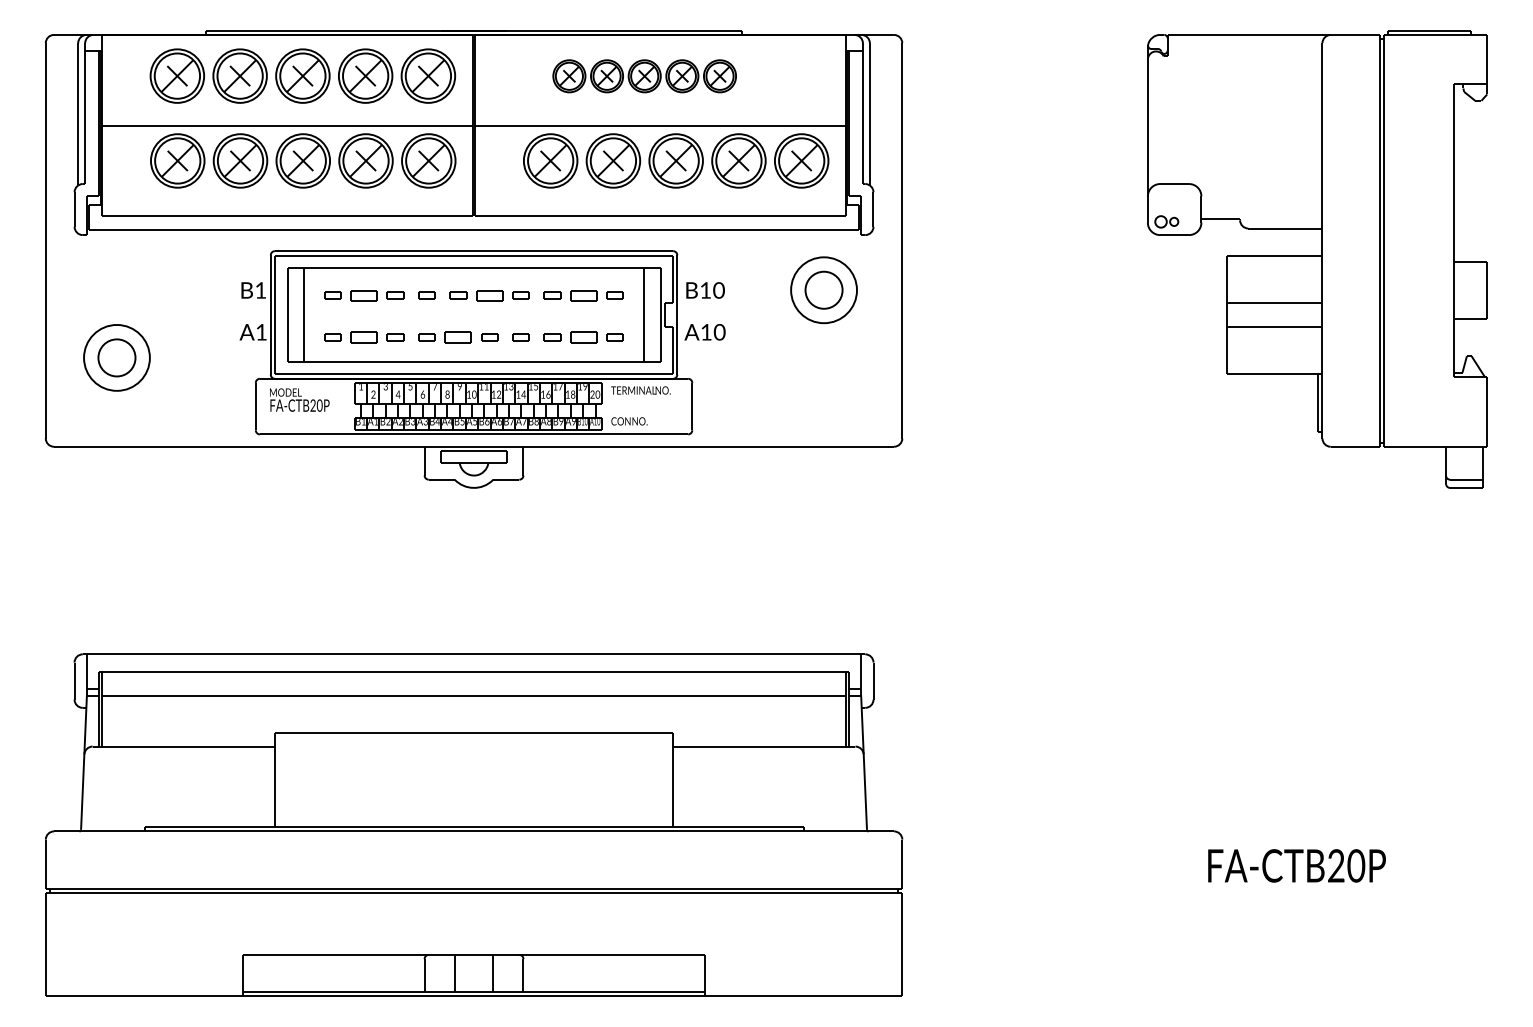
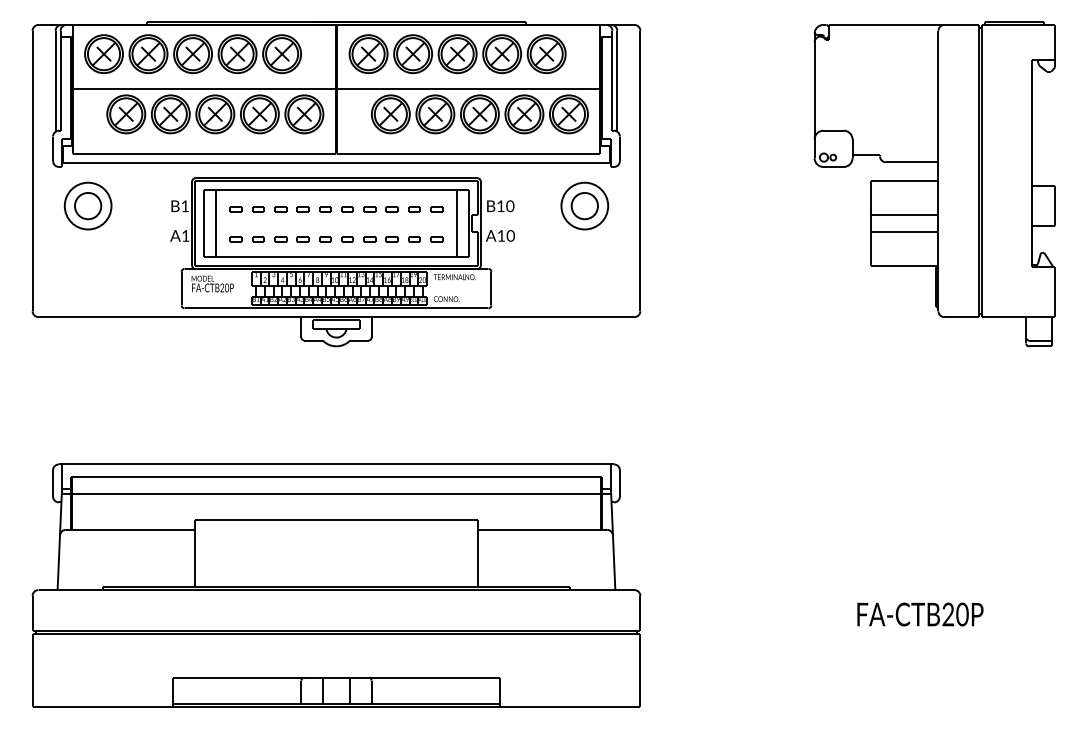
part: (302, 76) -> (192, 54), moved
part: (644, 76) -> (457, 54), size x1.67
part: (364, 295) -> (258, 209), size x0.62
part: (489, 295) -> (347, 209), size x0.62
part: (583, 295) -> (414, 209), size x0.62
part: (364, 337) -> (258, 239), size x0.62
part: (458, 337) -> (325, 239), size x0.62
part: (583, 337) -> (414, 239), size x0.62
part: (116, 357) -> (87, 205), moved

